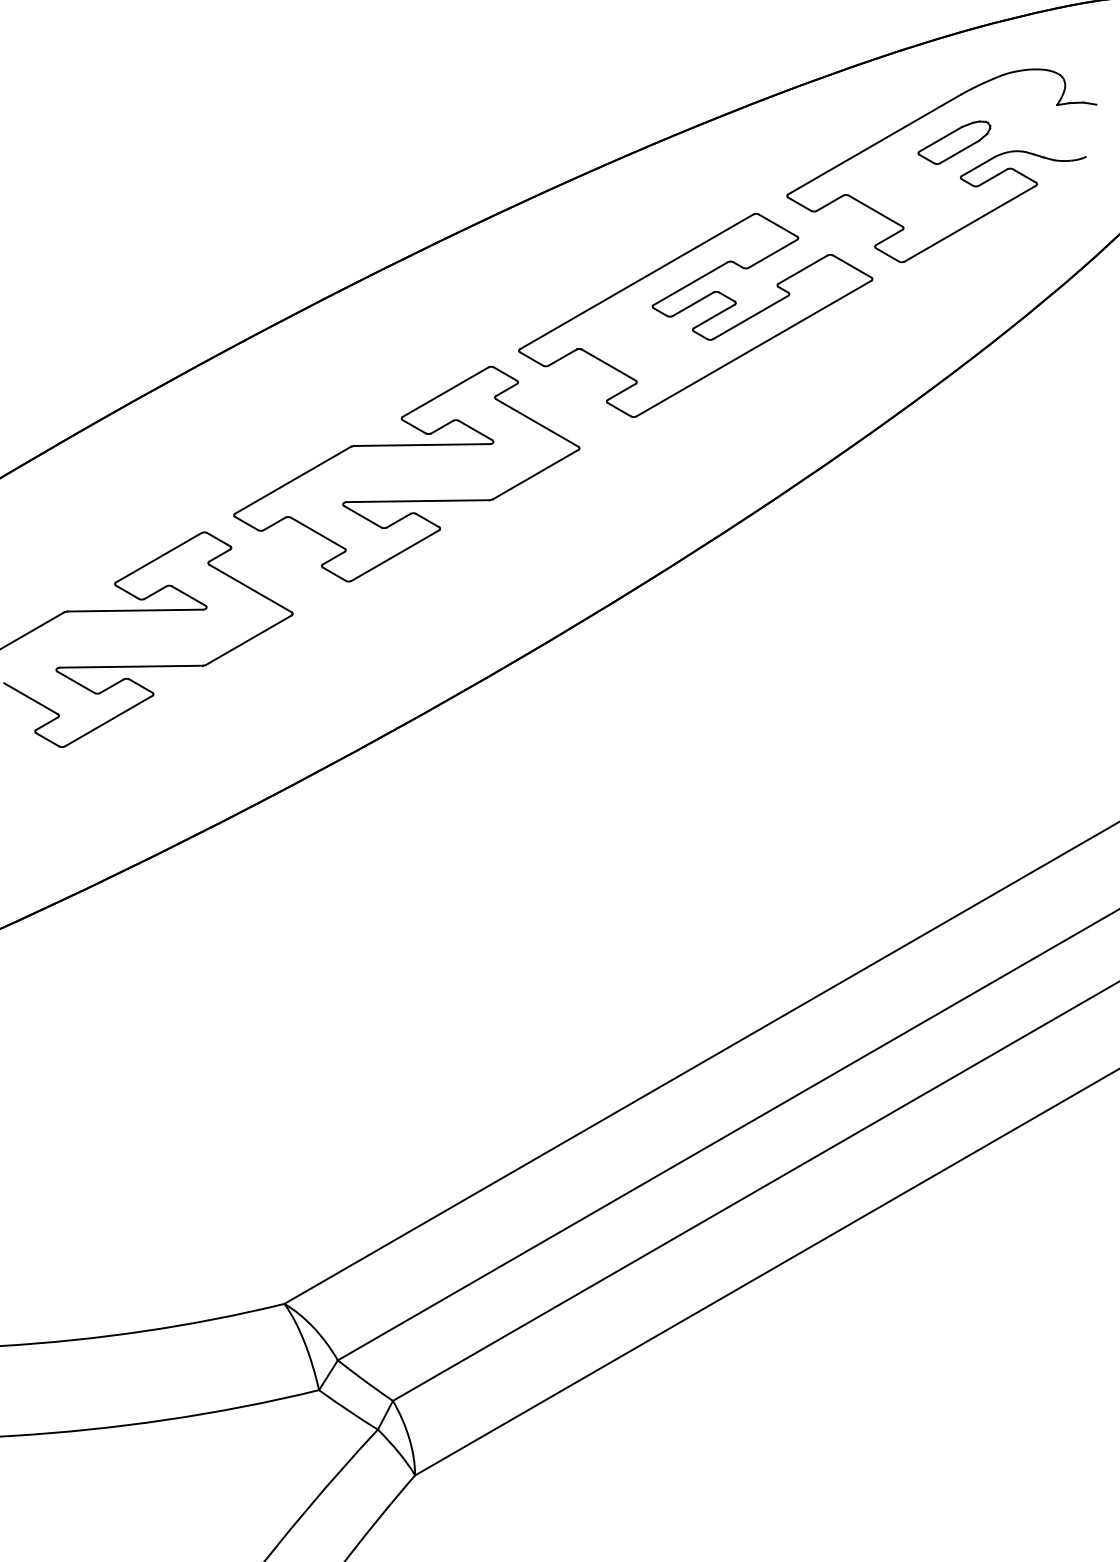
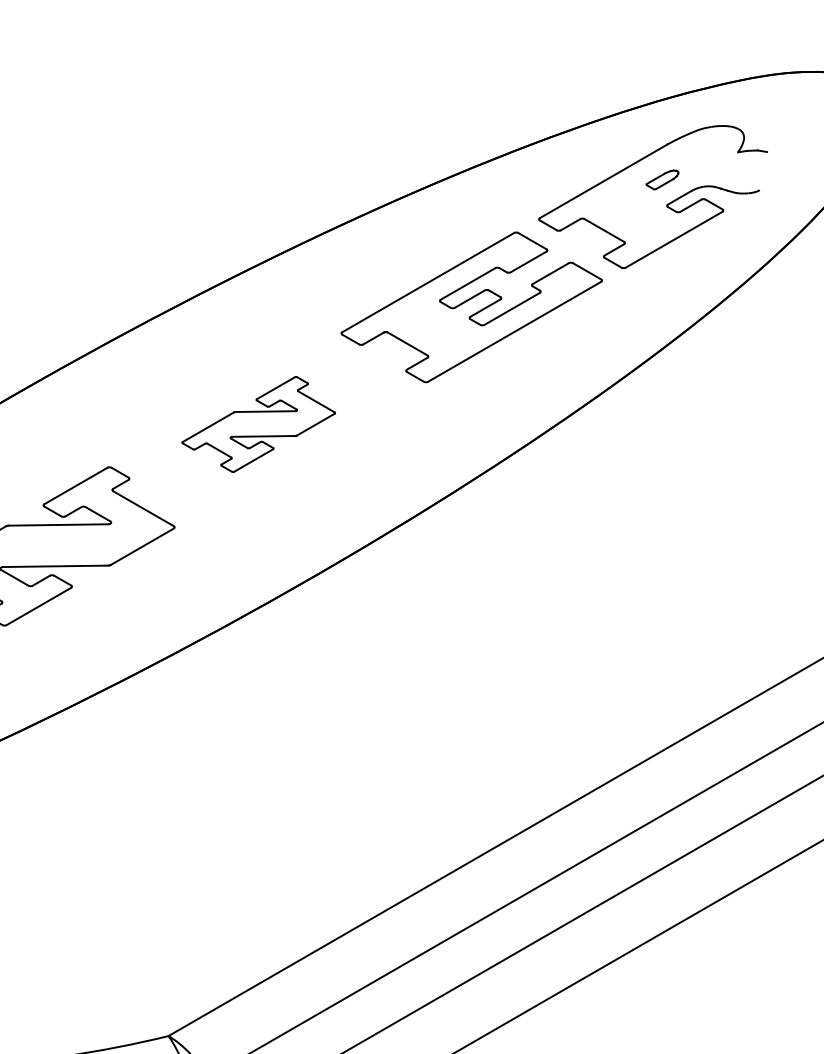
part: (954, 142) -> (662, 179), size x0.6
part: (406, 474) -> (258, 424), size x0.6

